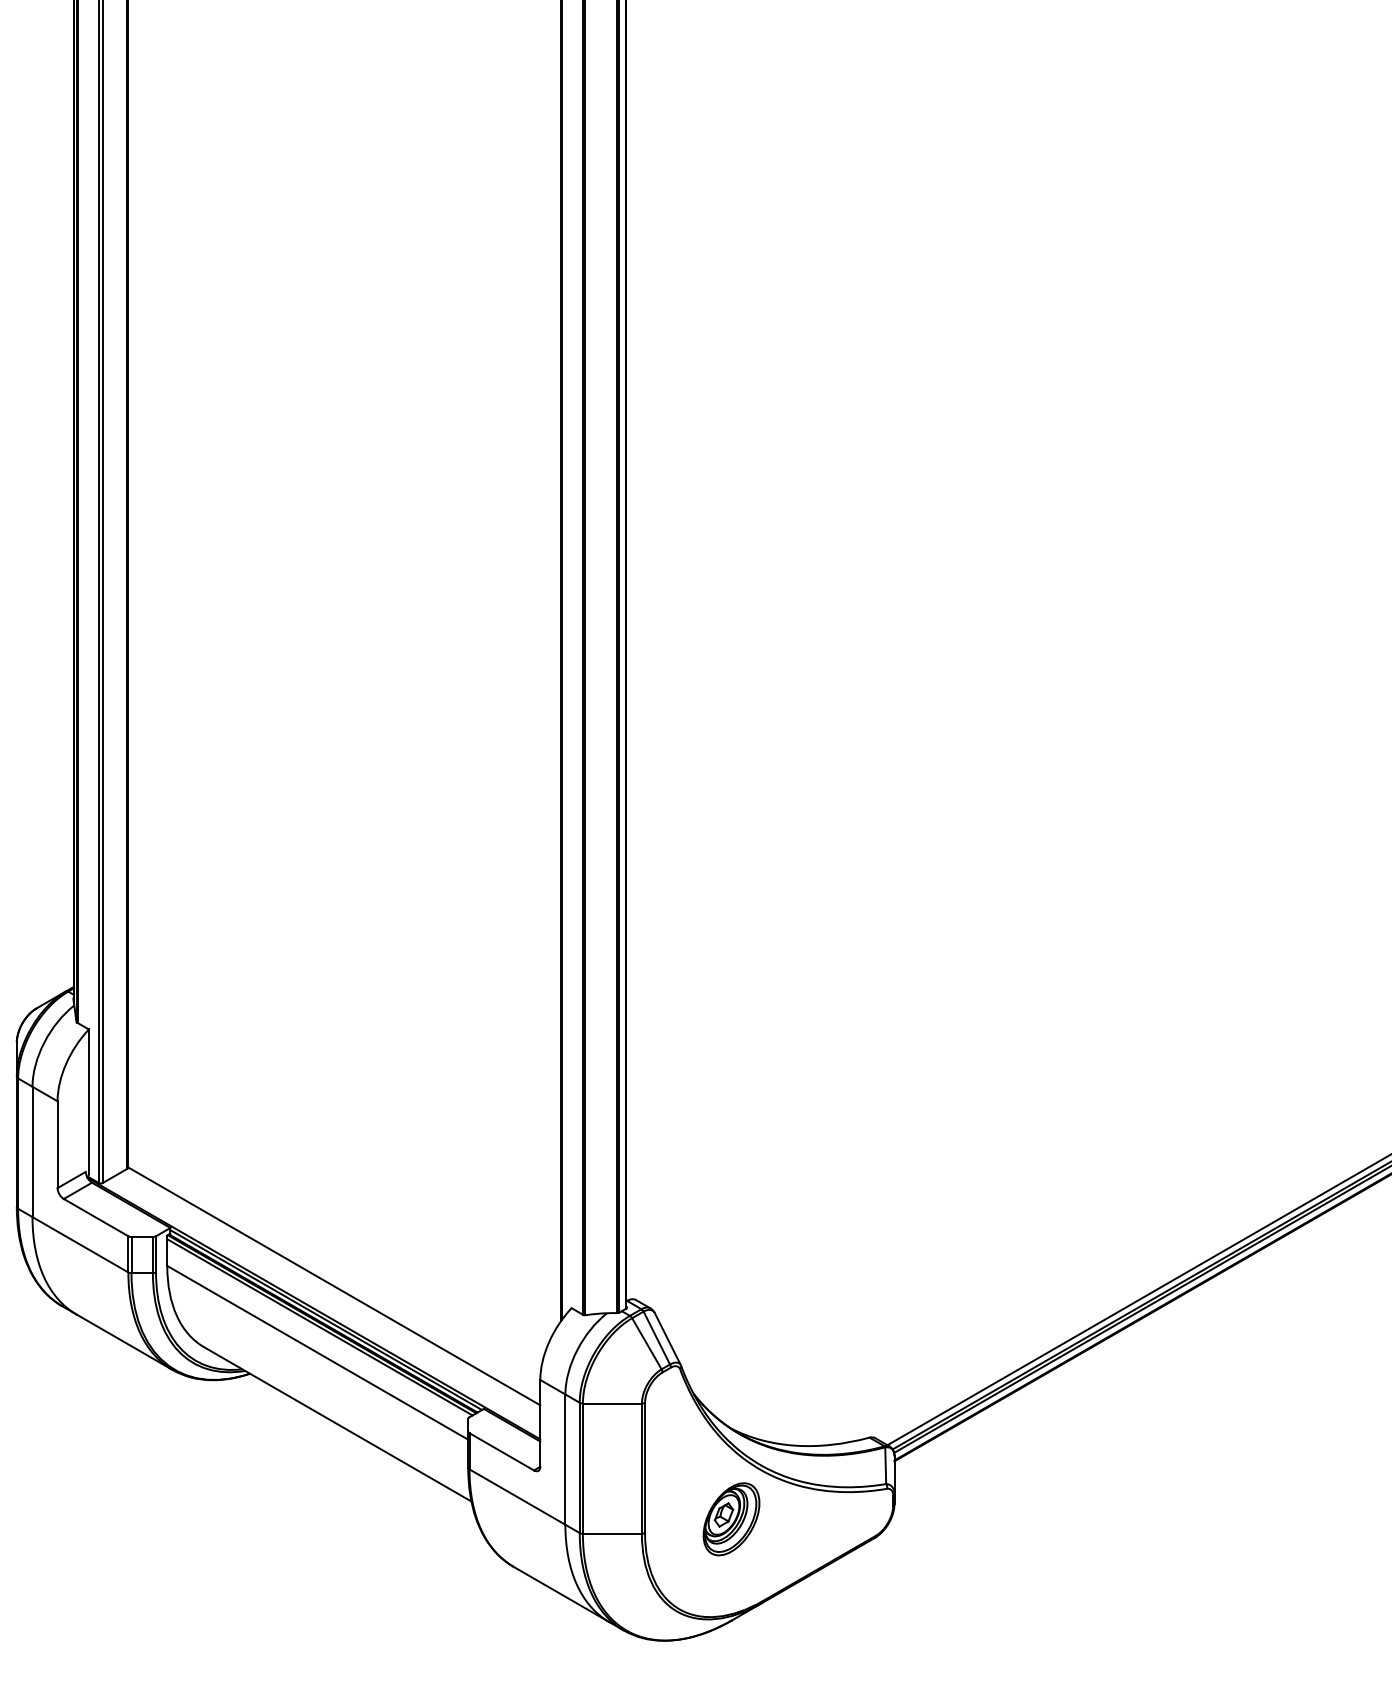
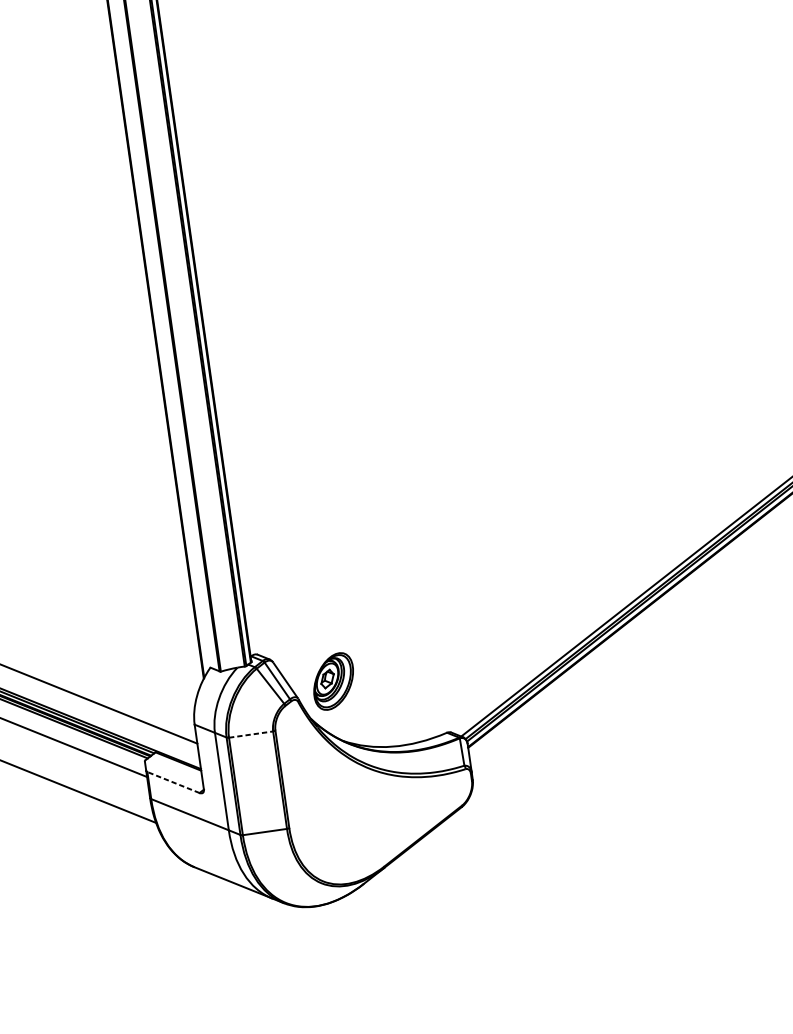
line: (612, 1403) -> (251, 734), solid -> dashed
line: (501, 1451) -> (173, 782), solid -> dashed
part: (731, 1519) -> (333, 681), moved

